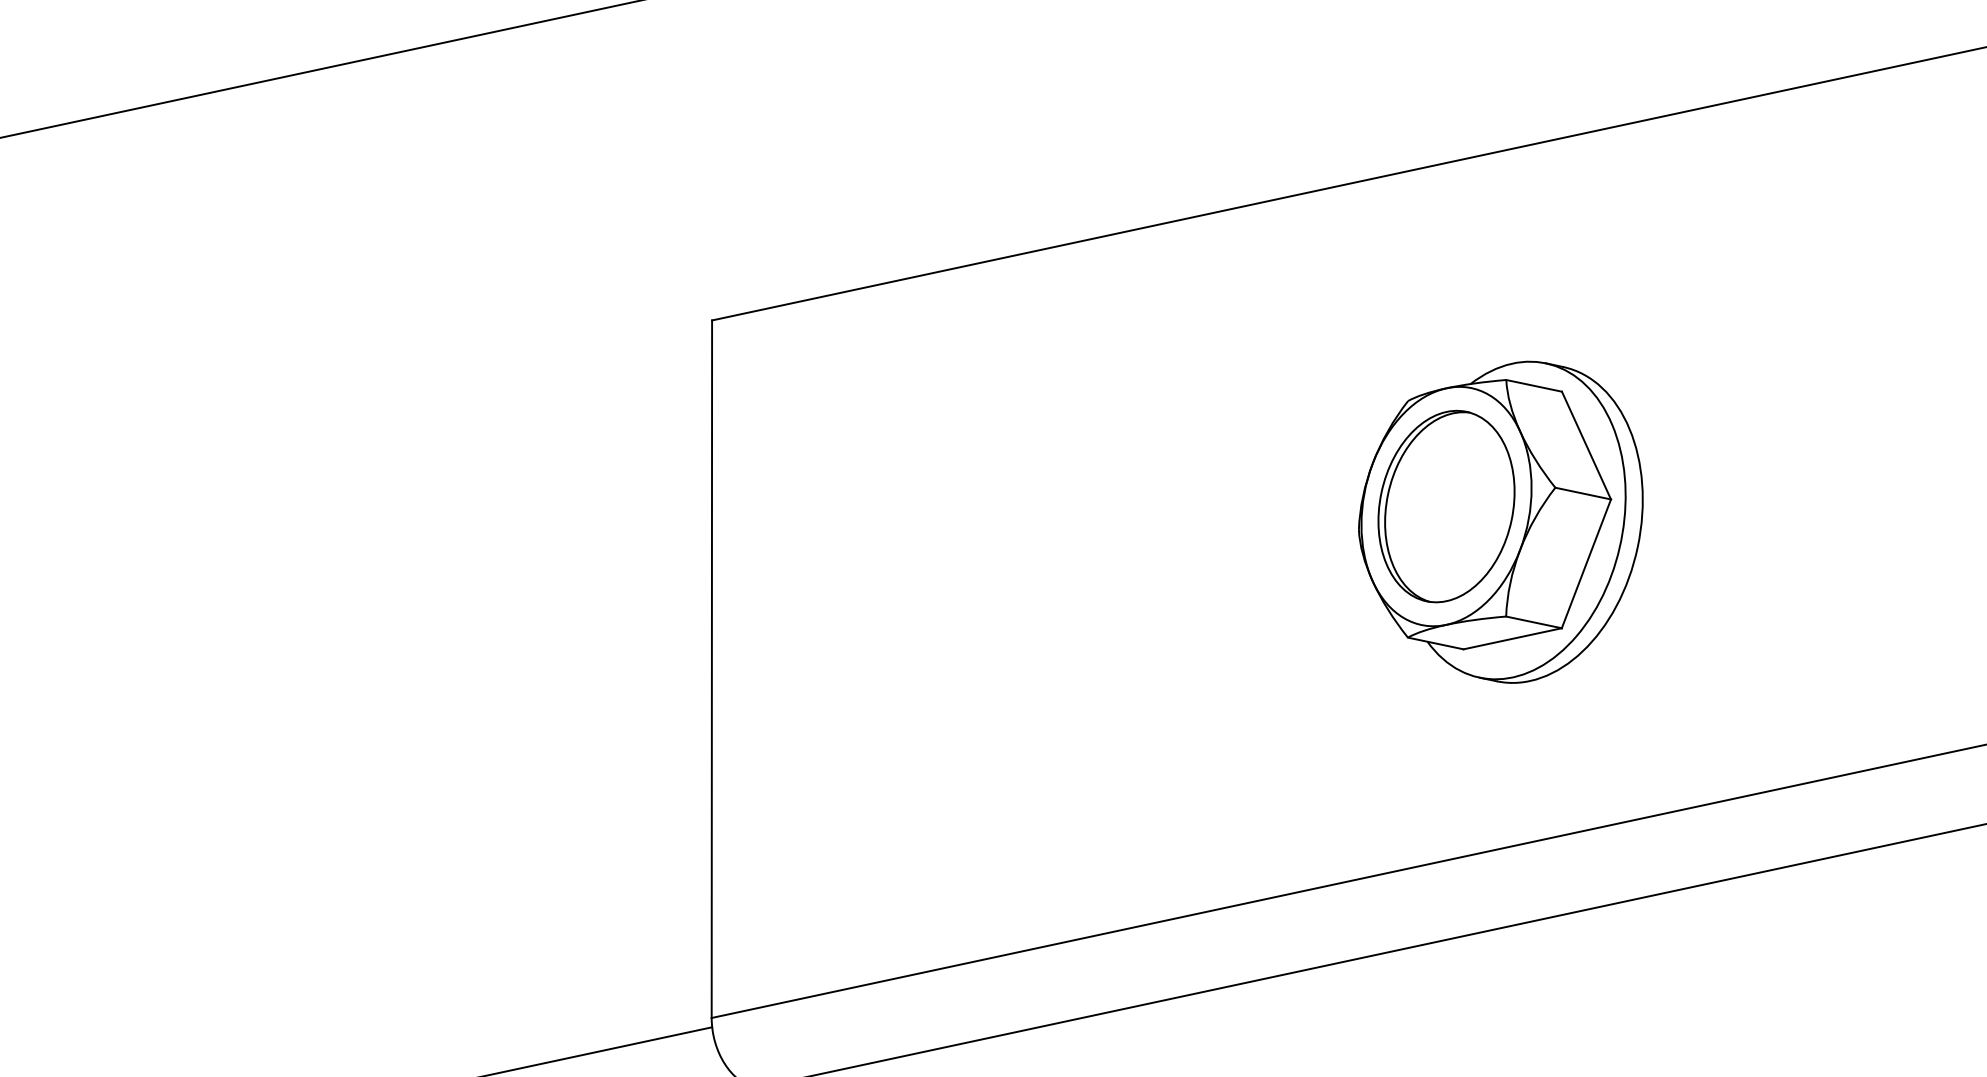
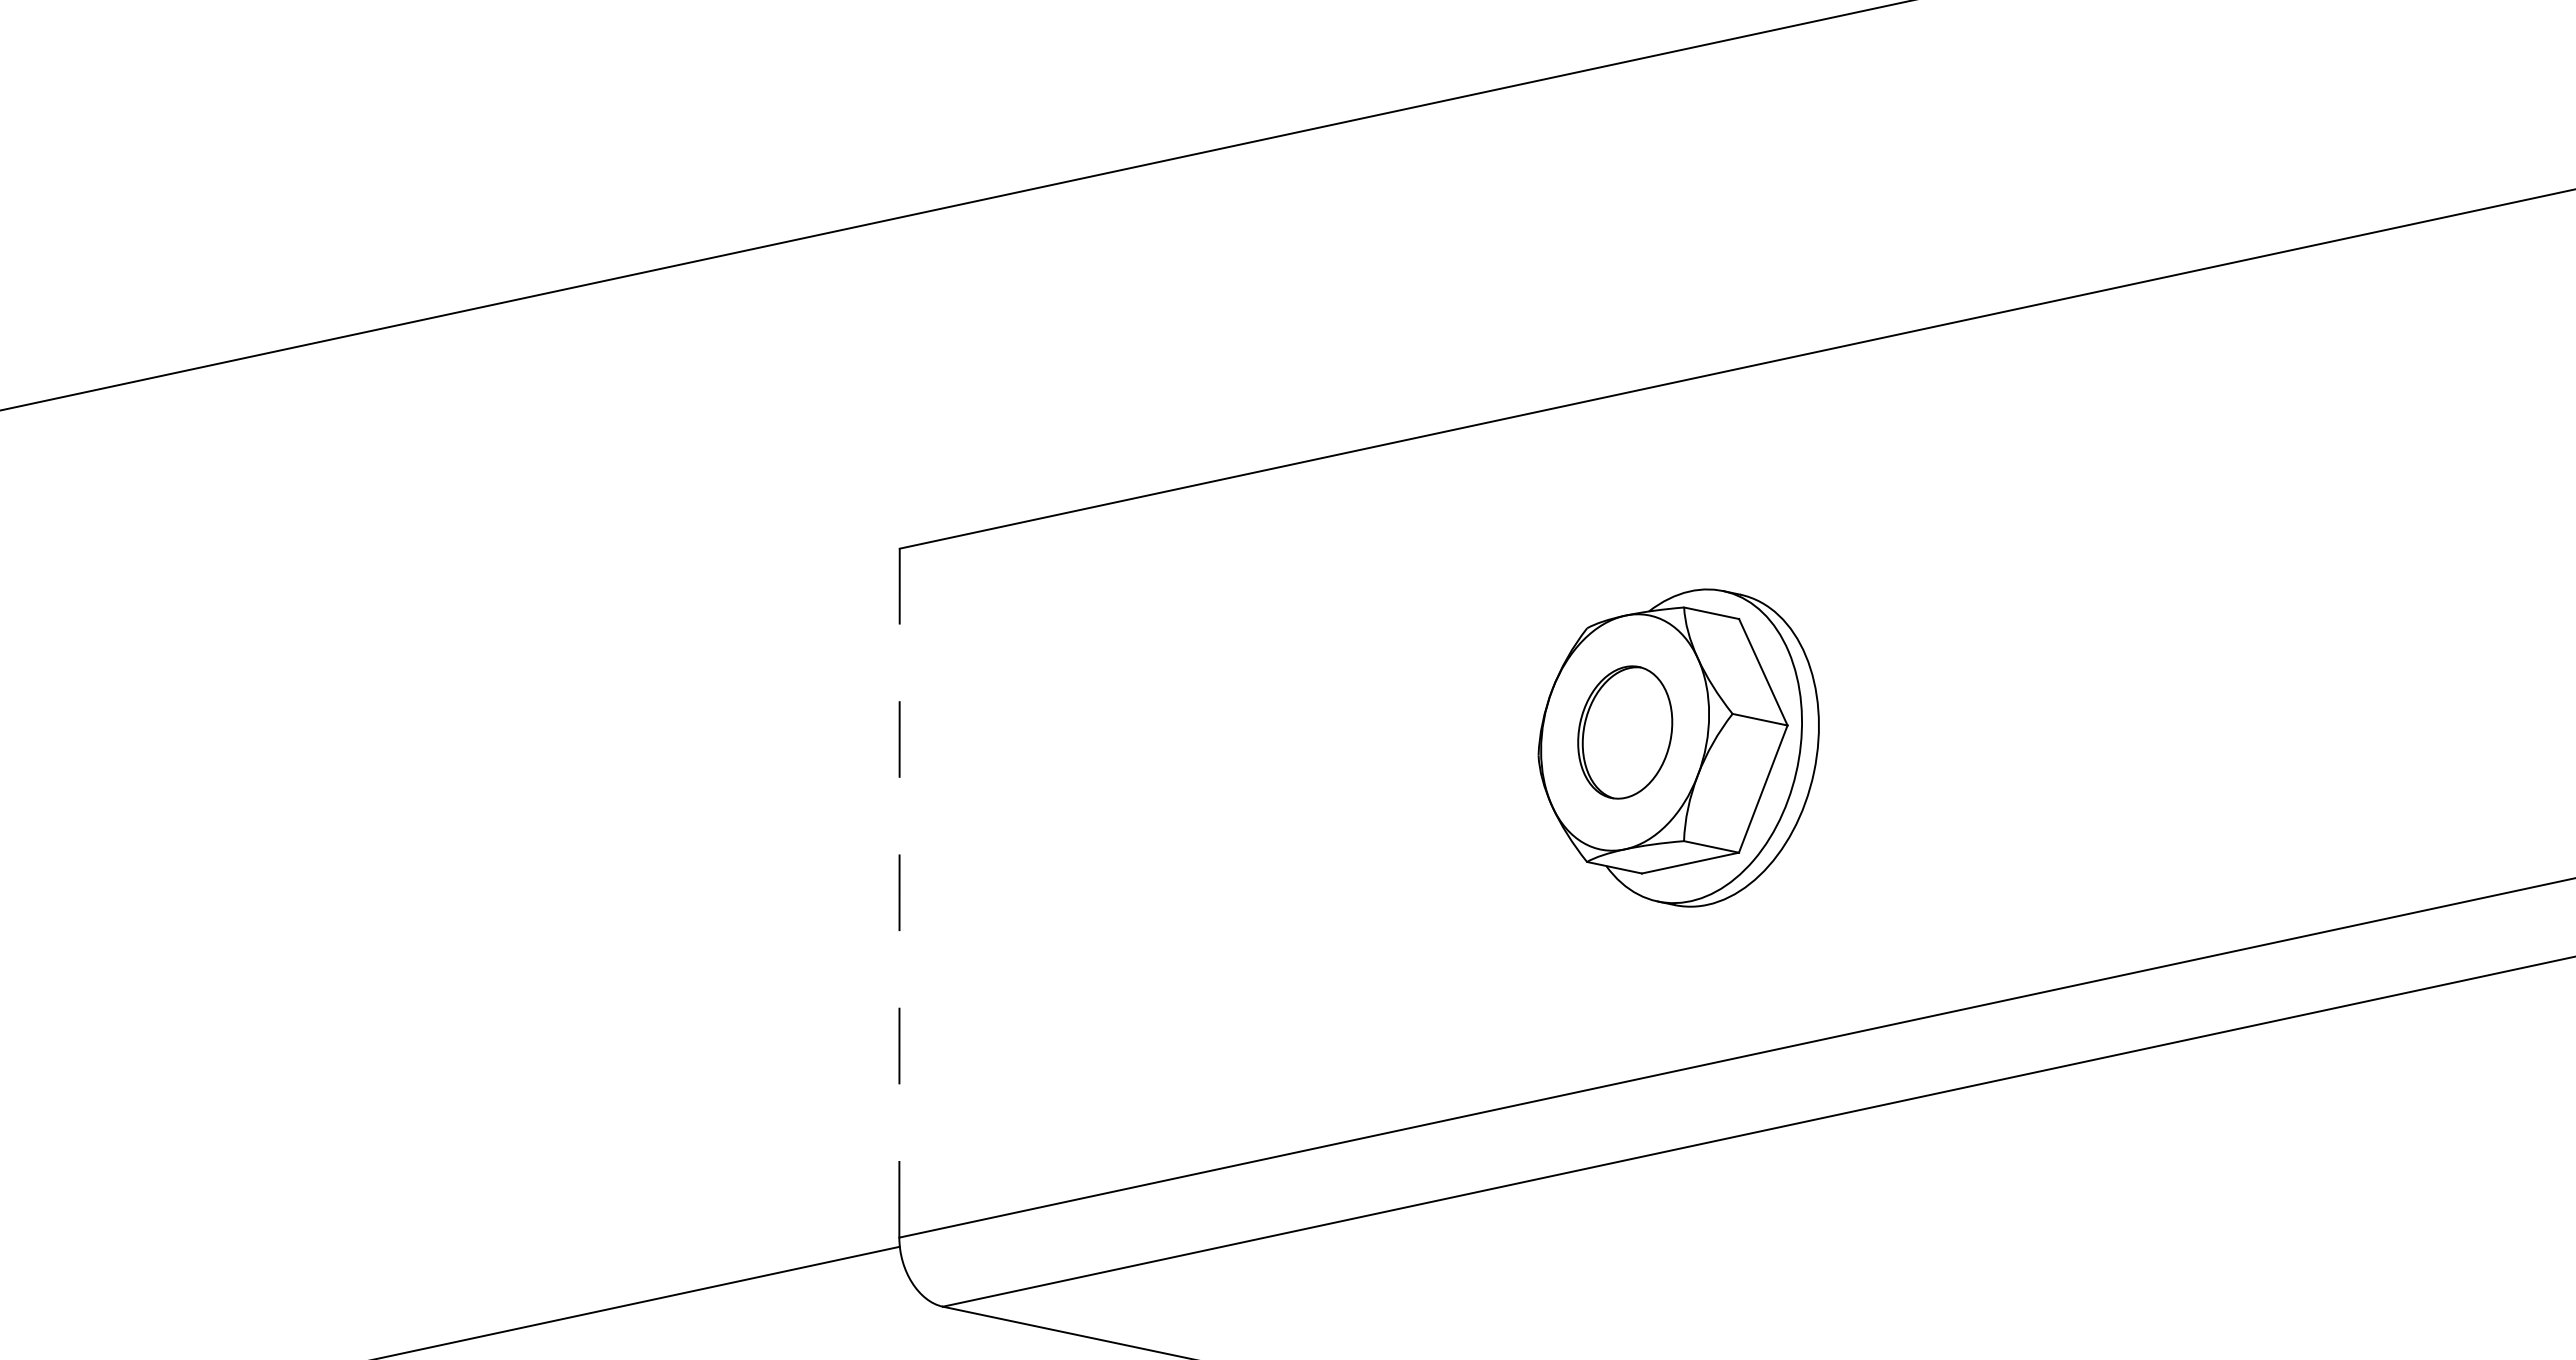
part: (1446, 506) -> (1625, 732), size x0.7
line: (711, 668) -> (899, 892), solid -> dashed

